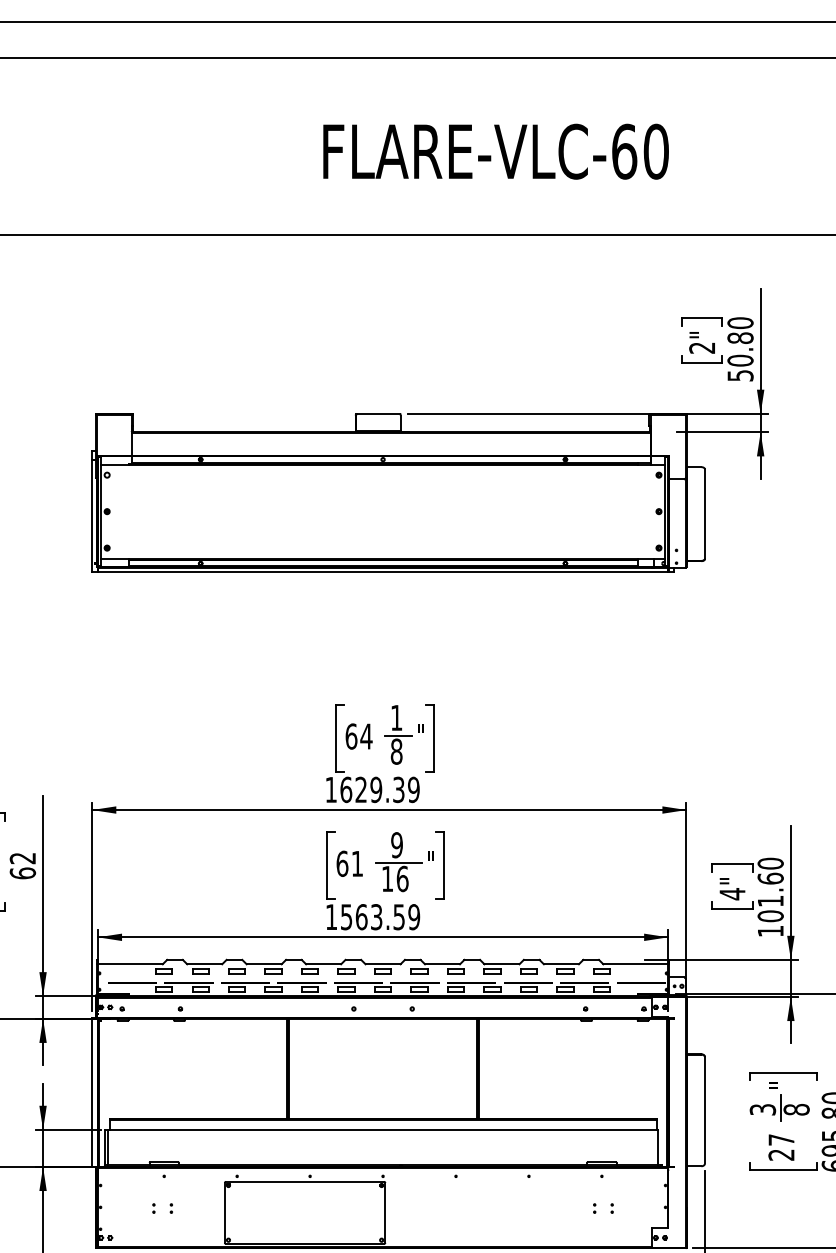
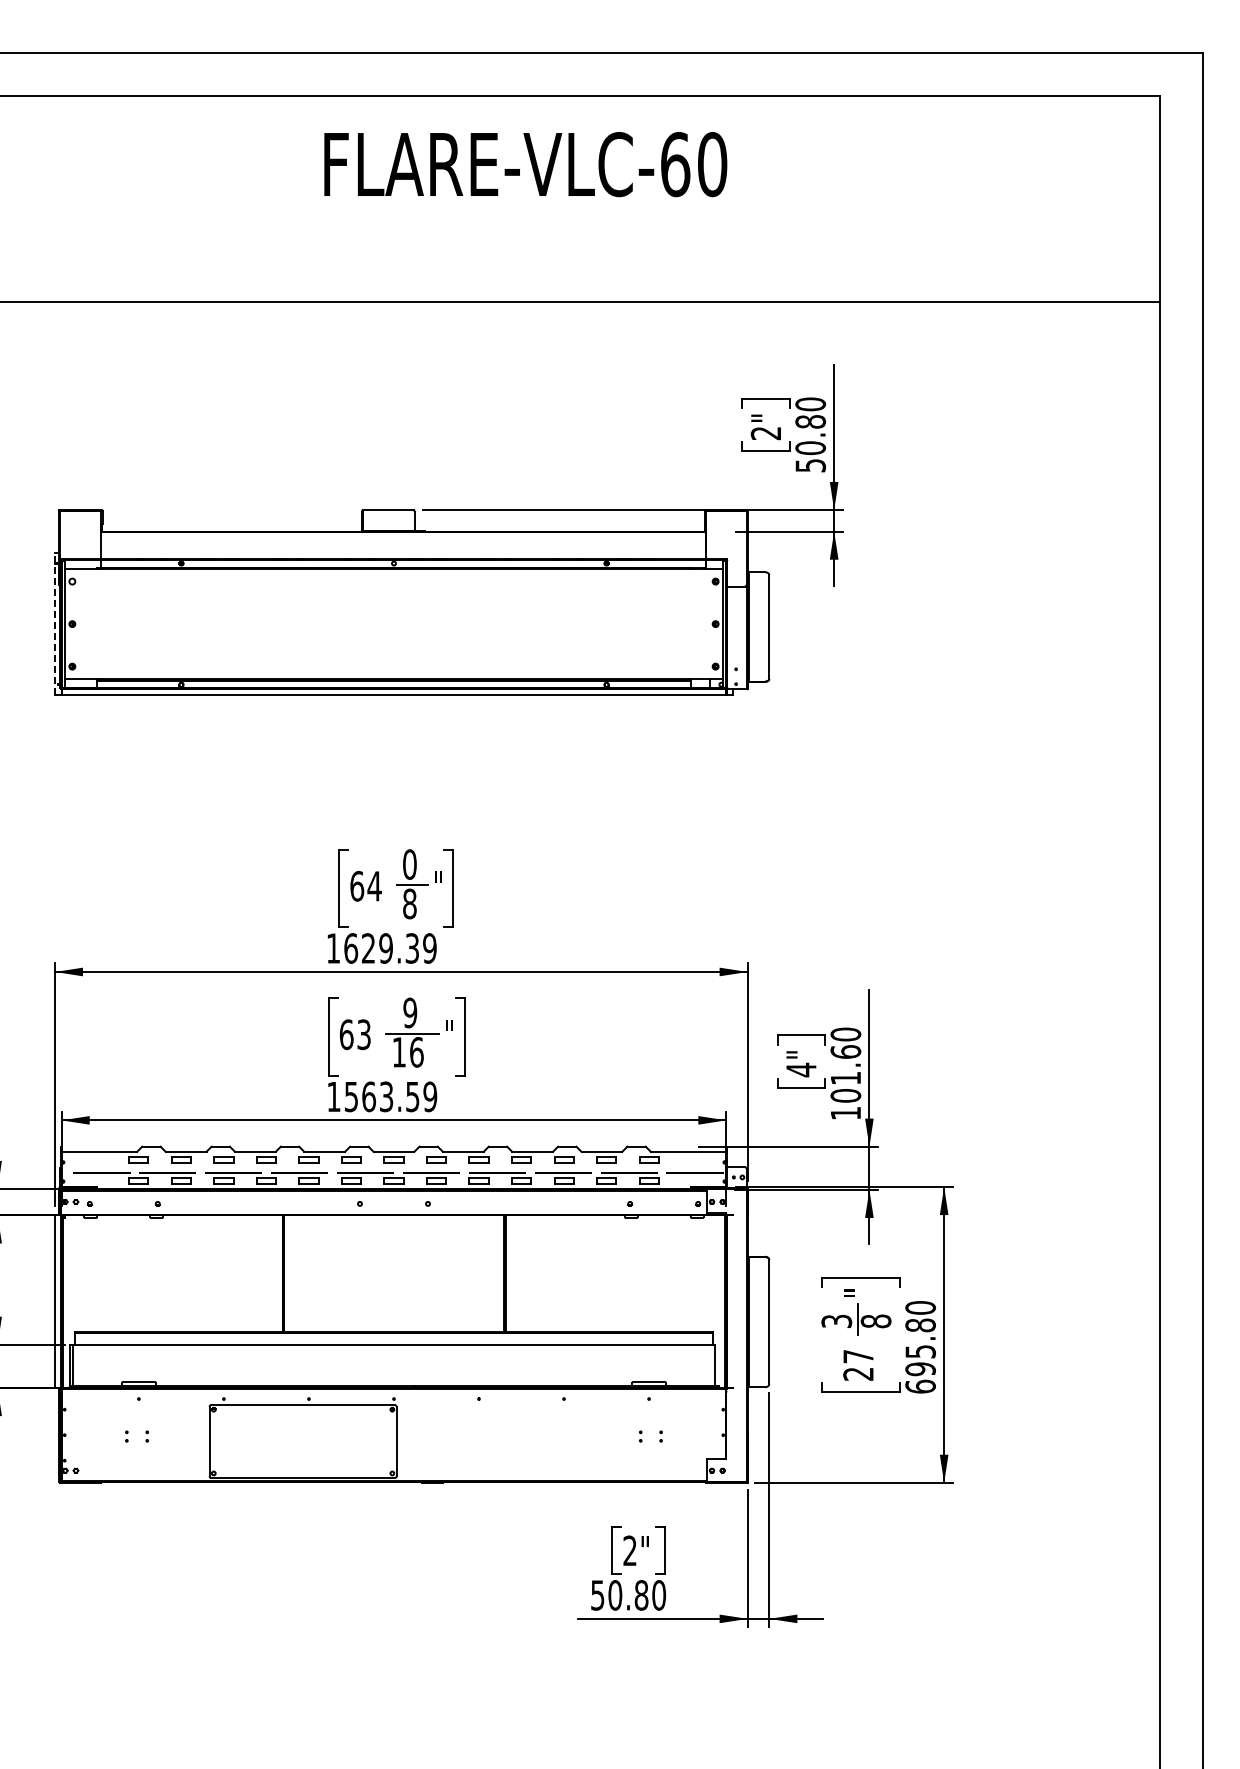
text: (495, 151) -> (525, 164), moved
line: (91, 511) -> (54, 624), solid -> dashed
text: (396, 717) -> (409, 864), 1 -> 0
text: (356, 863) -> (363, 1034), 61 -> 63

